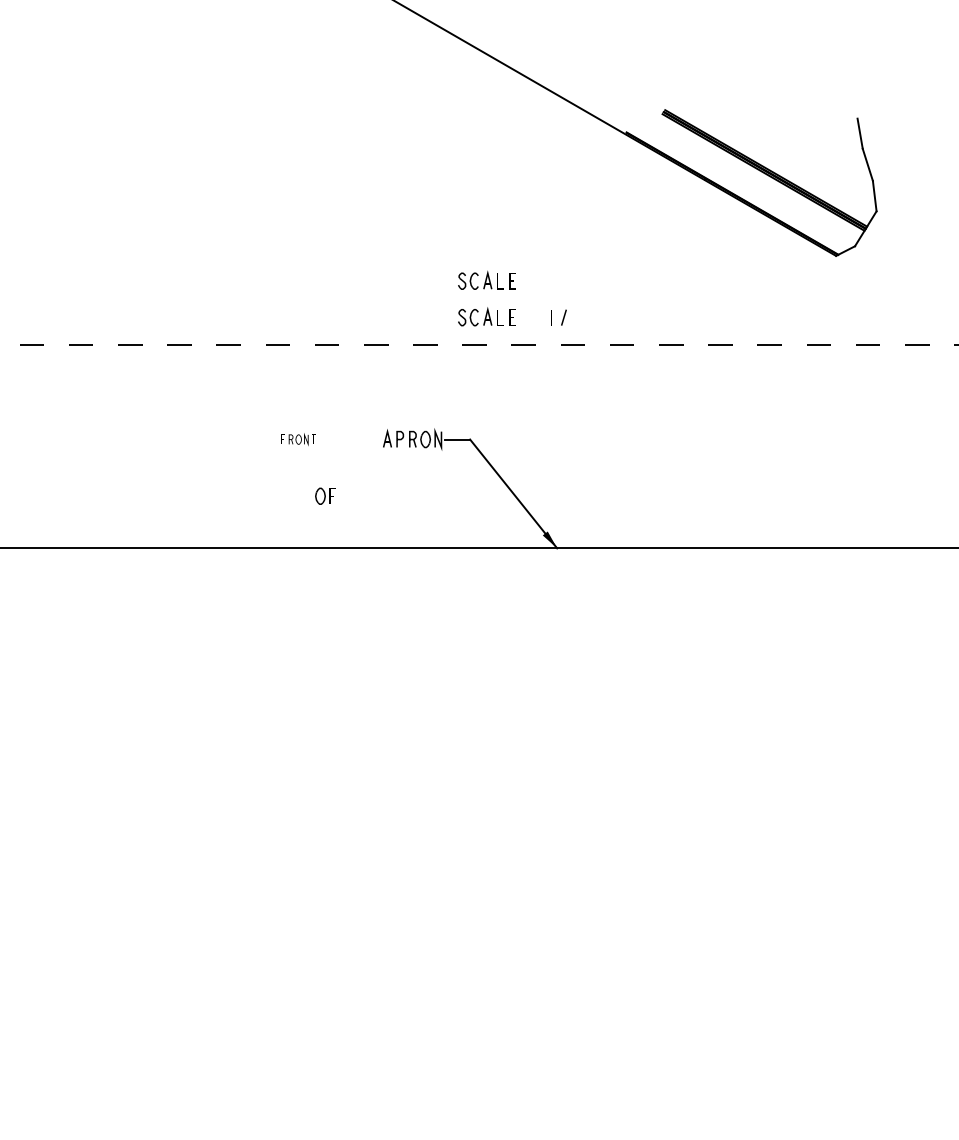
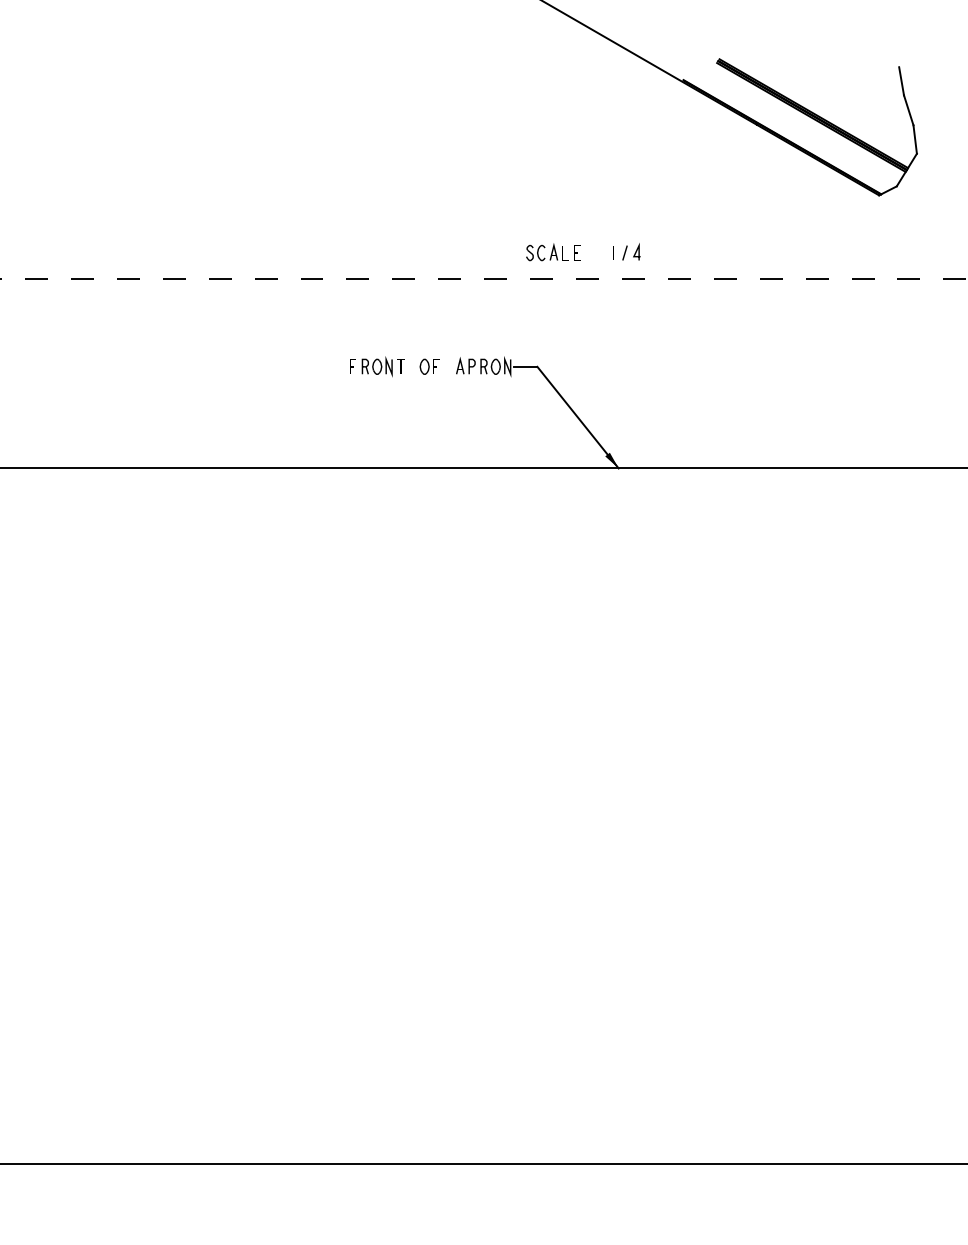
part: (487, 280) -> (553, 218), removed
line: (576, 316) -> (636, 251), added
part: (298, 439) -> (377, 366), size x1.67
part: (325, 495) -> (429, 366), moved

